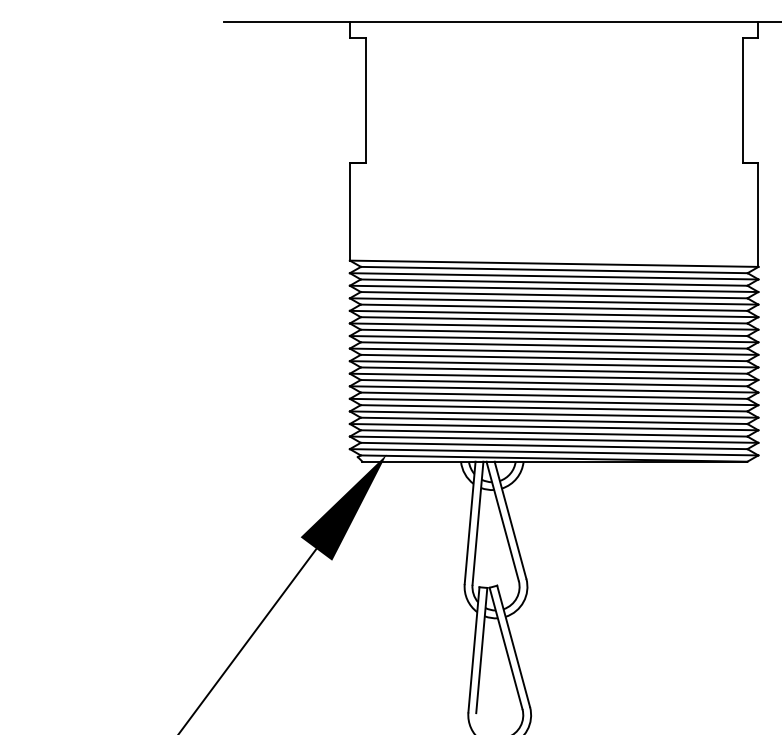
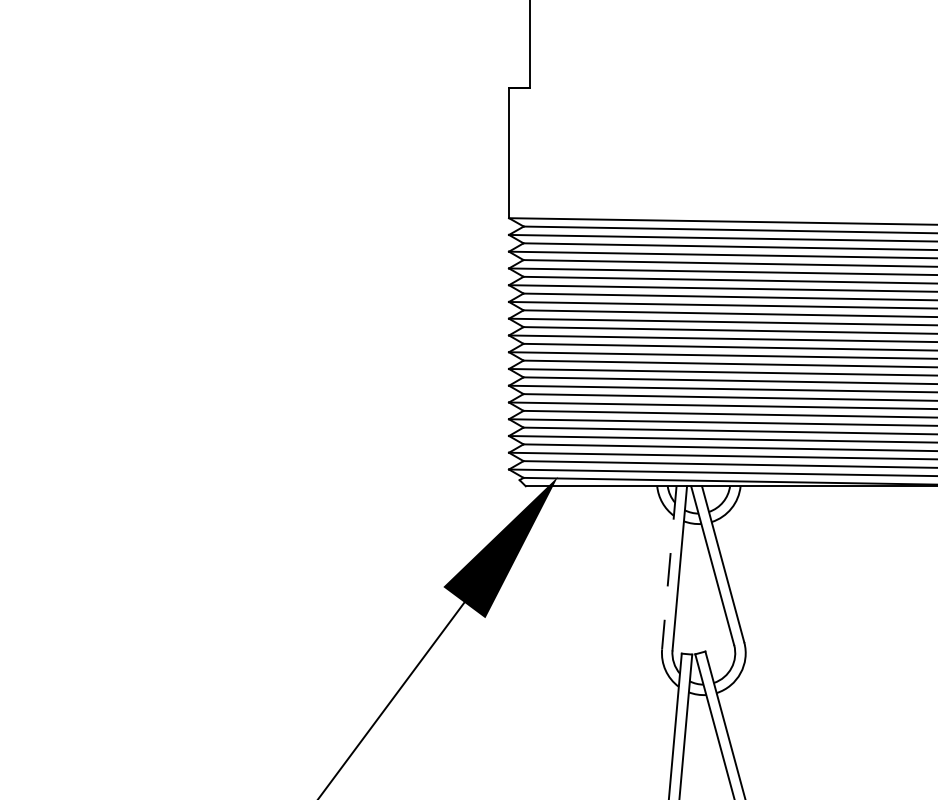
line: (470, 523) -> (669, 568), solid -> dashed

